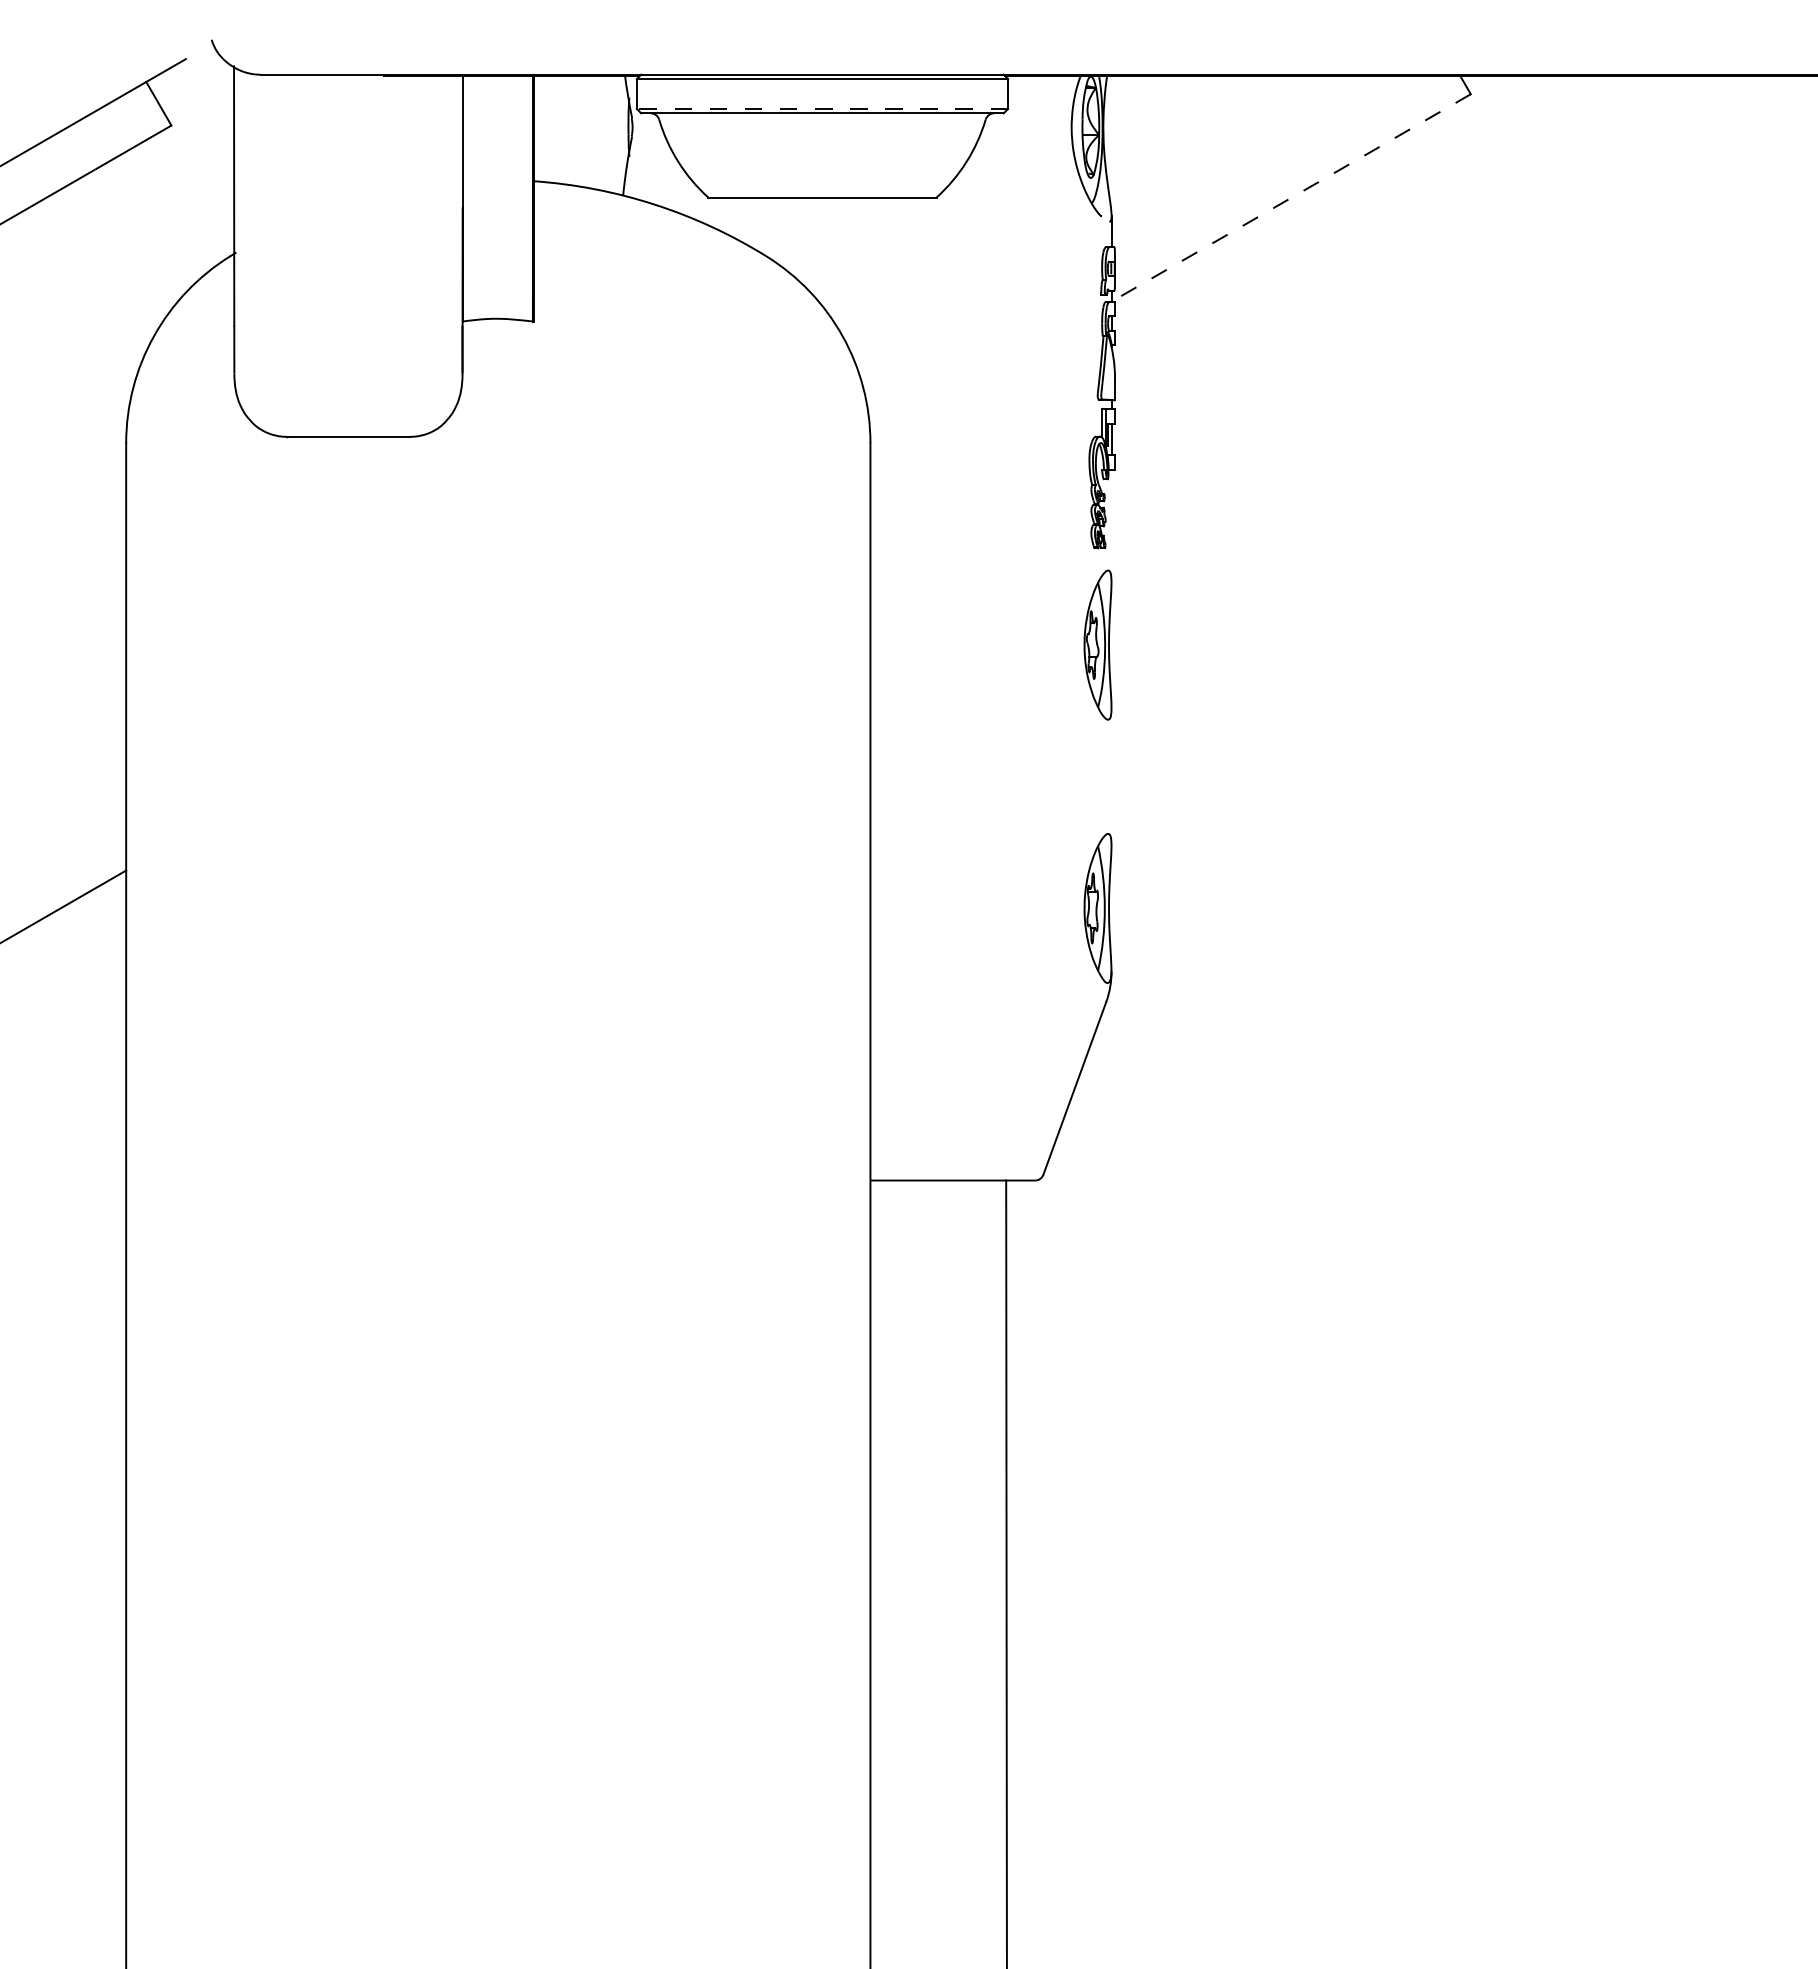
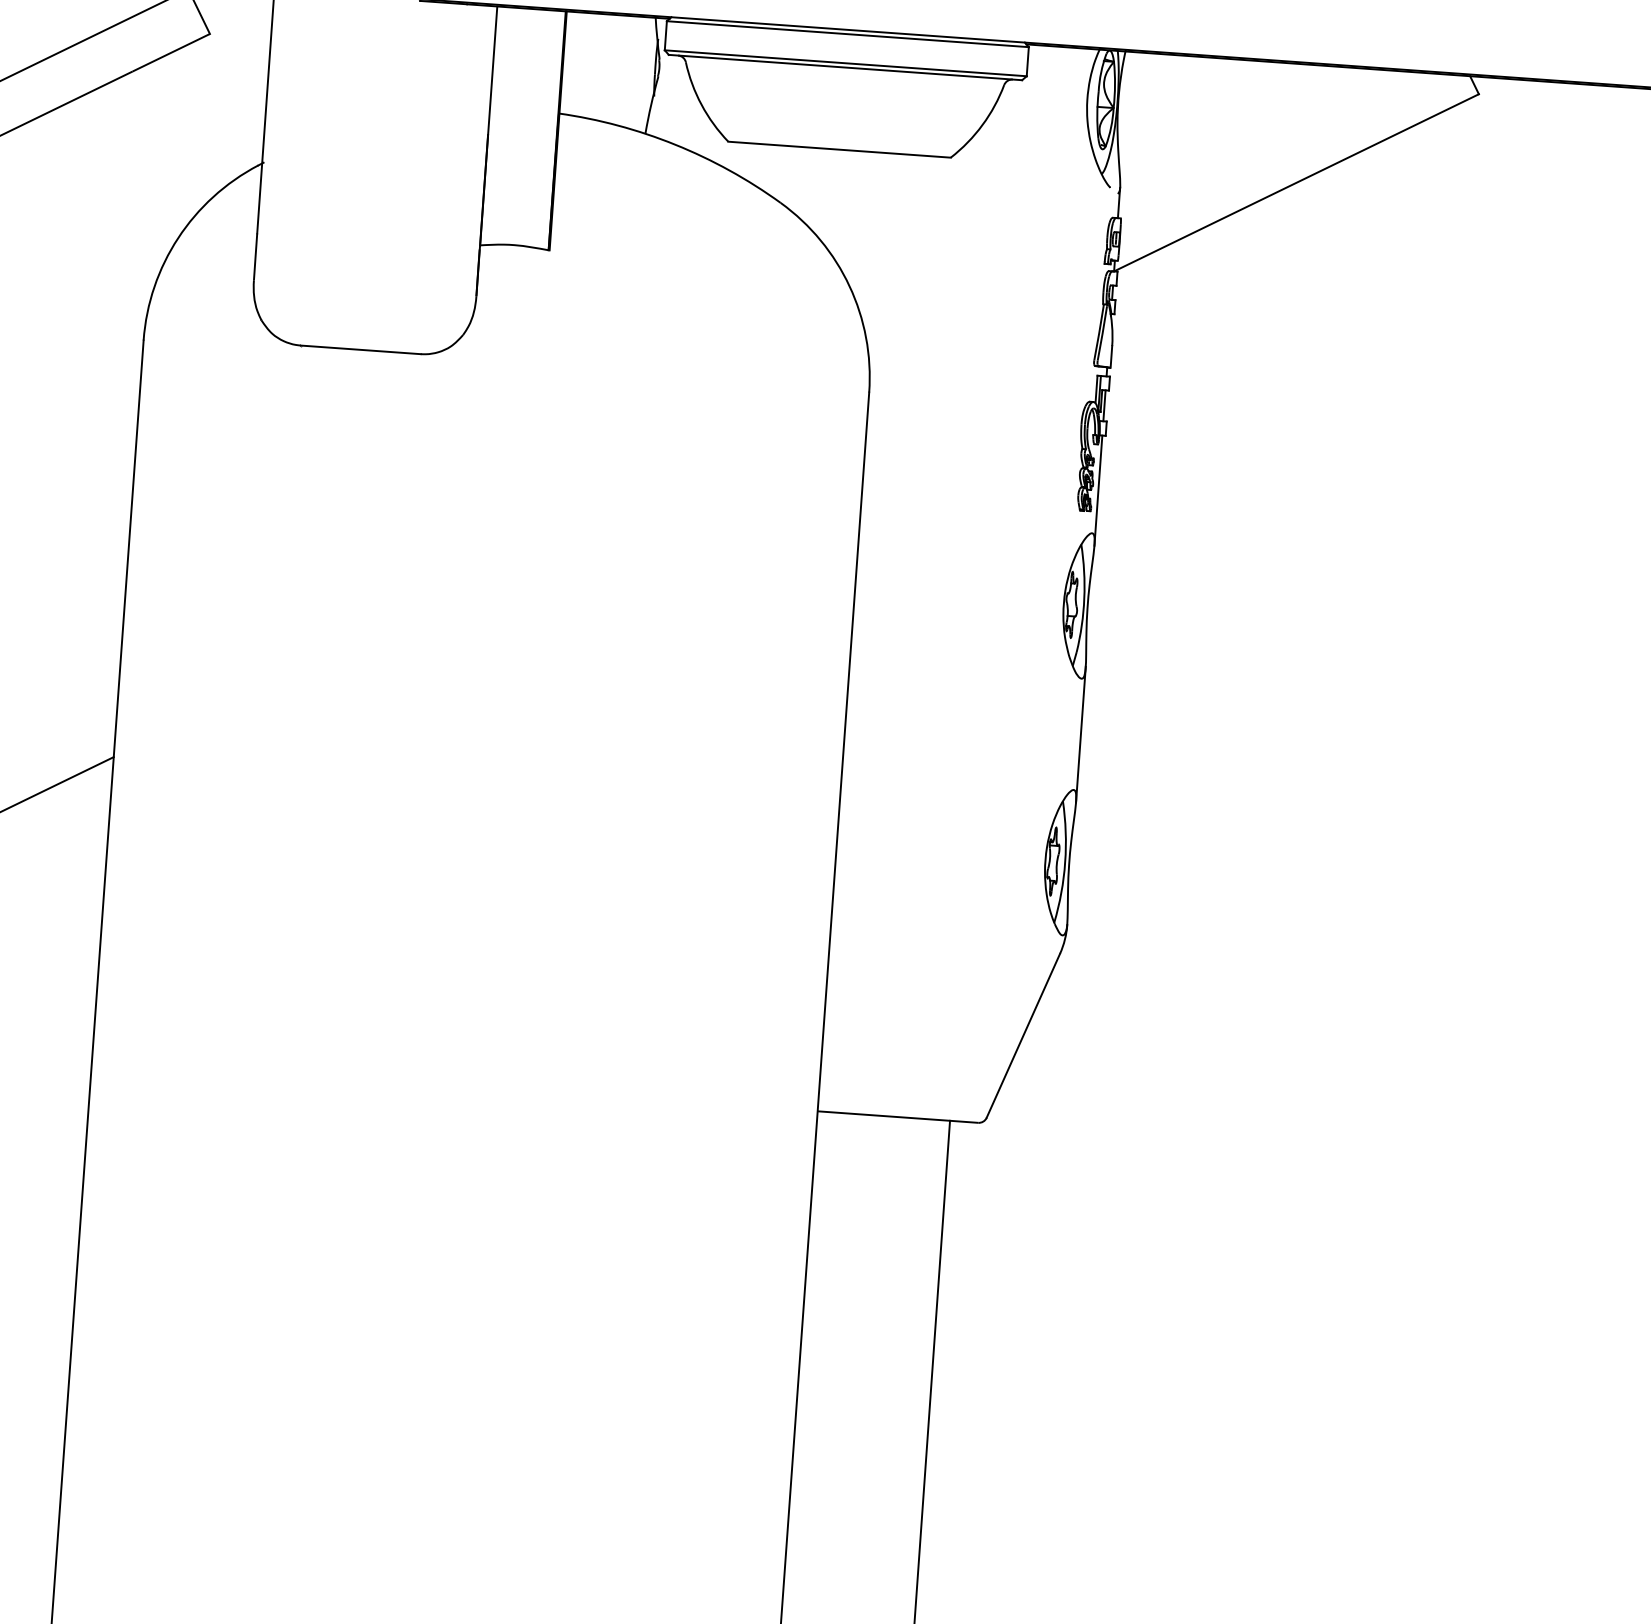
line: (822, 108) -> (845, 62), dashed -> solid
line: (1290, 198) -> (1295, 183), dashed -> solid
line: (1111, 526) -> (1098, 490), added
line: (1111, 776) -> (1080, 734), added

